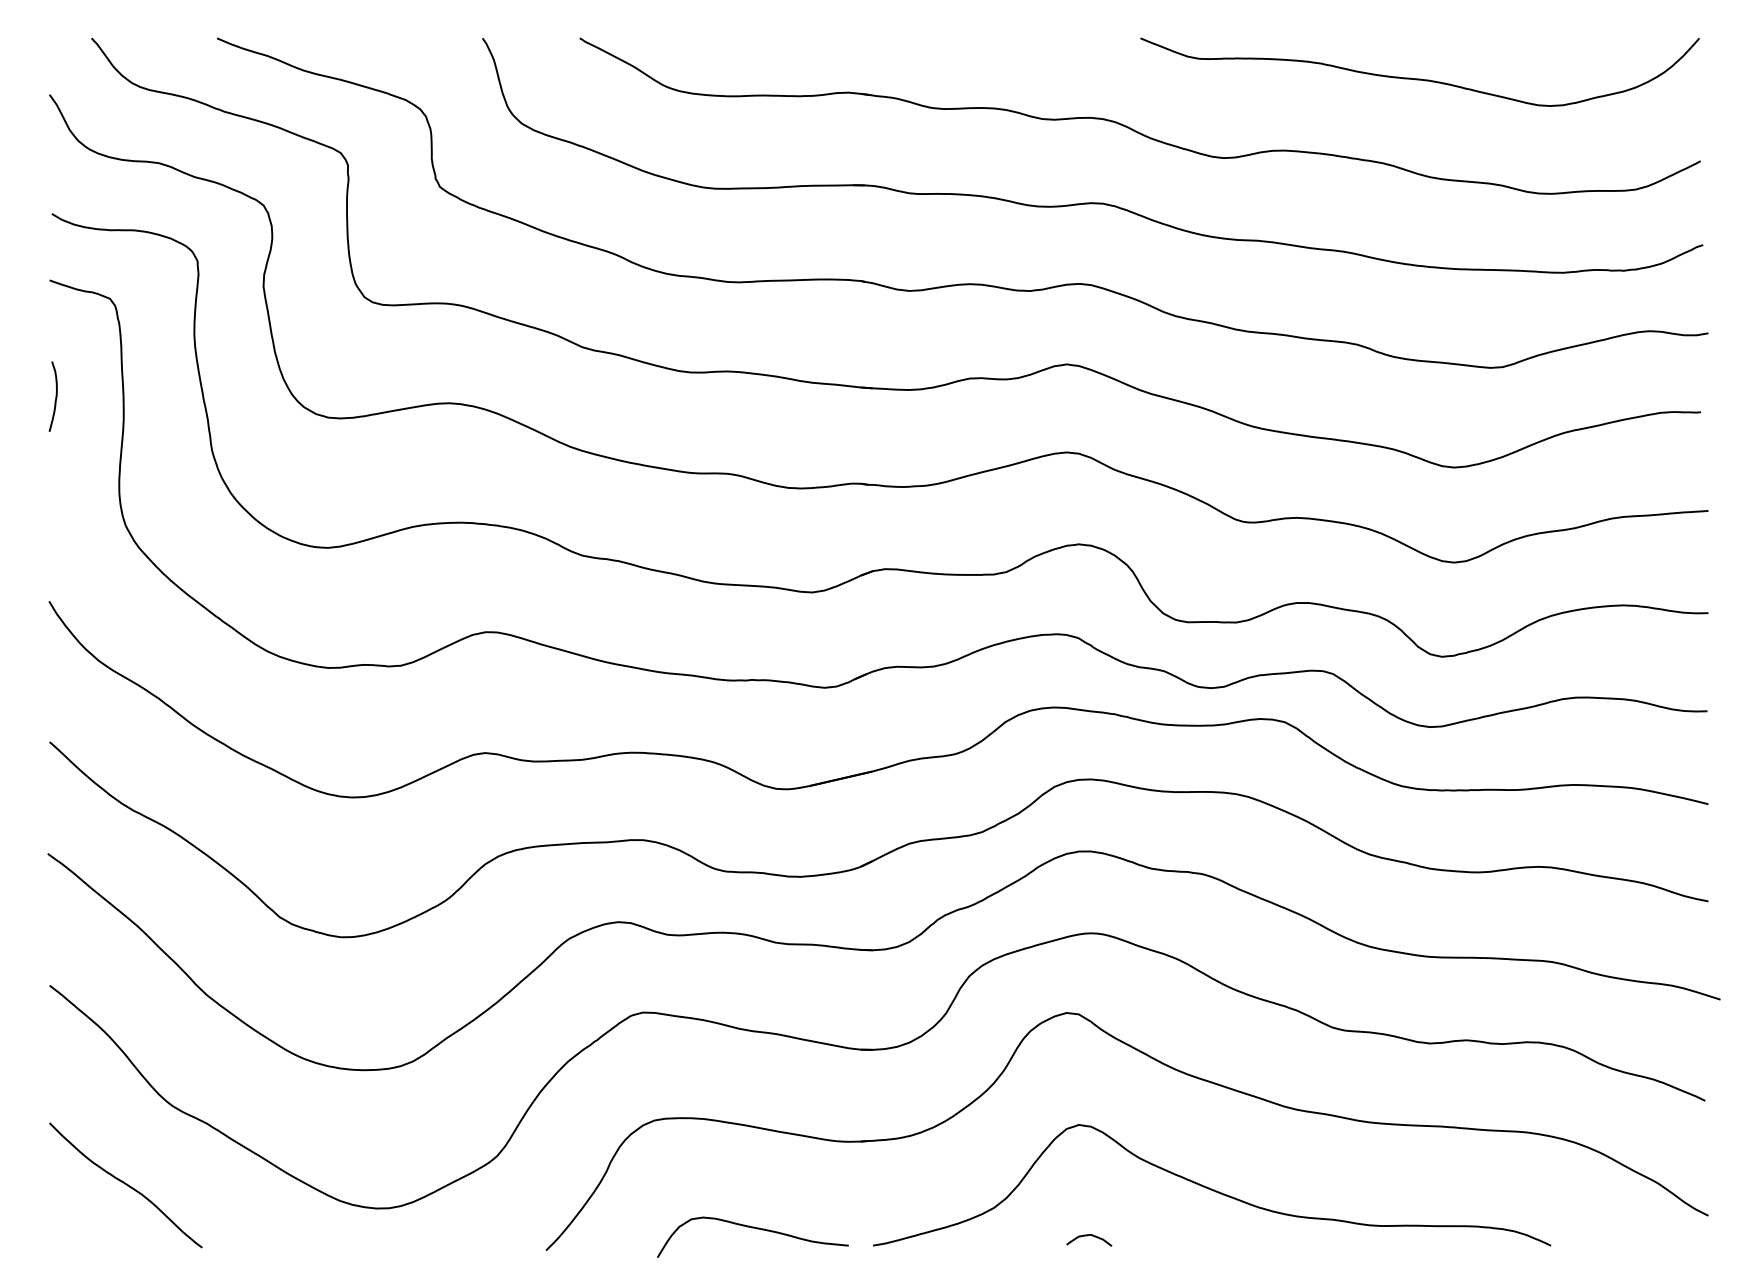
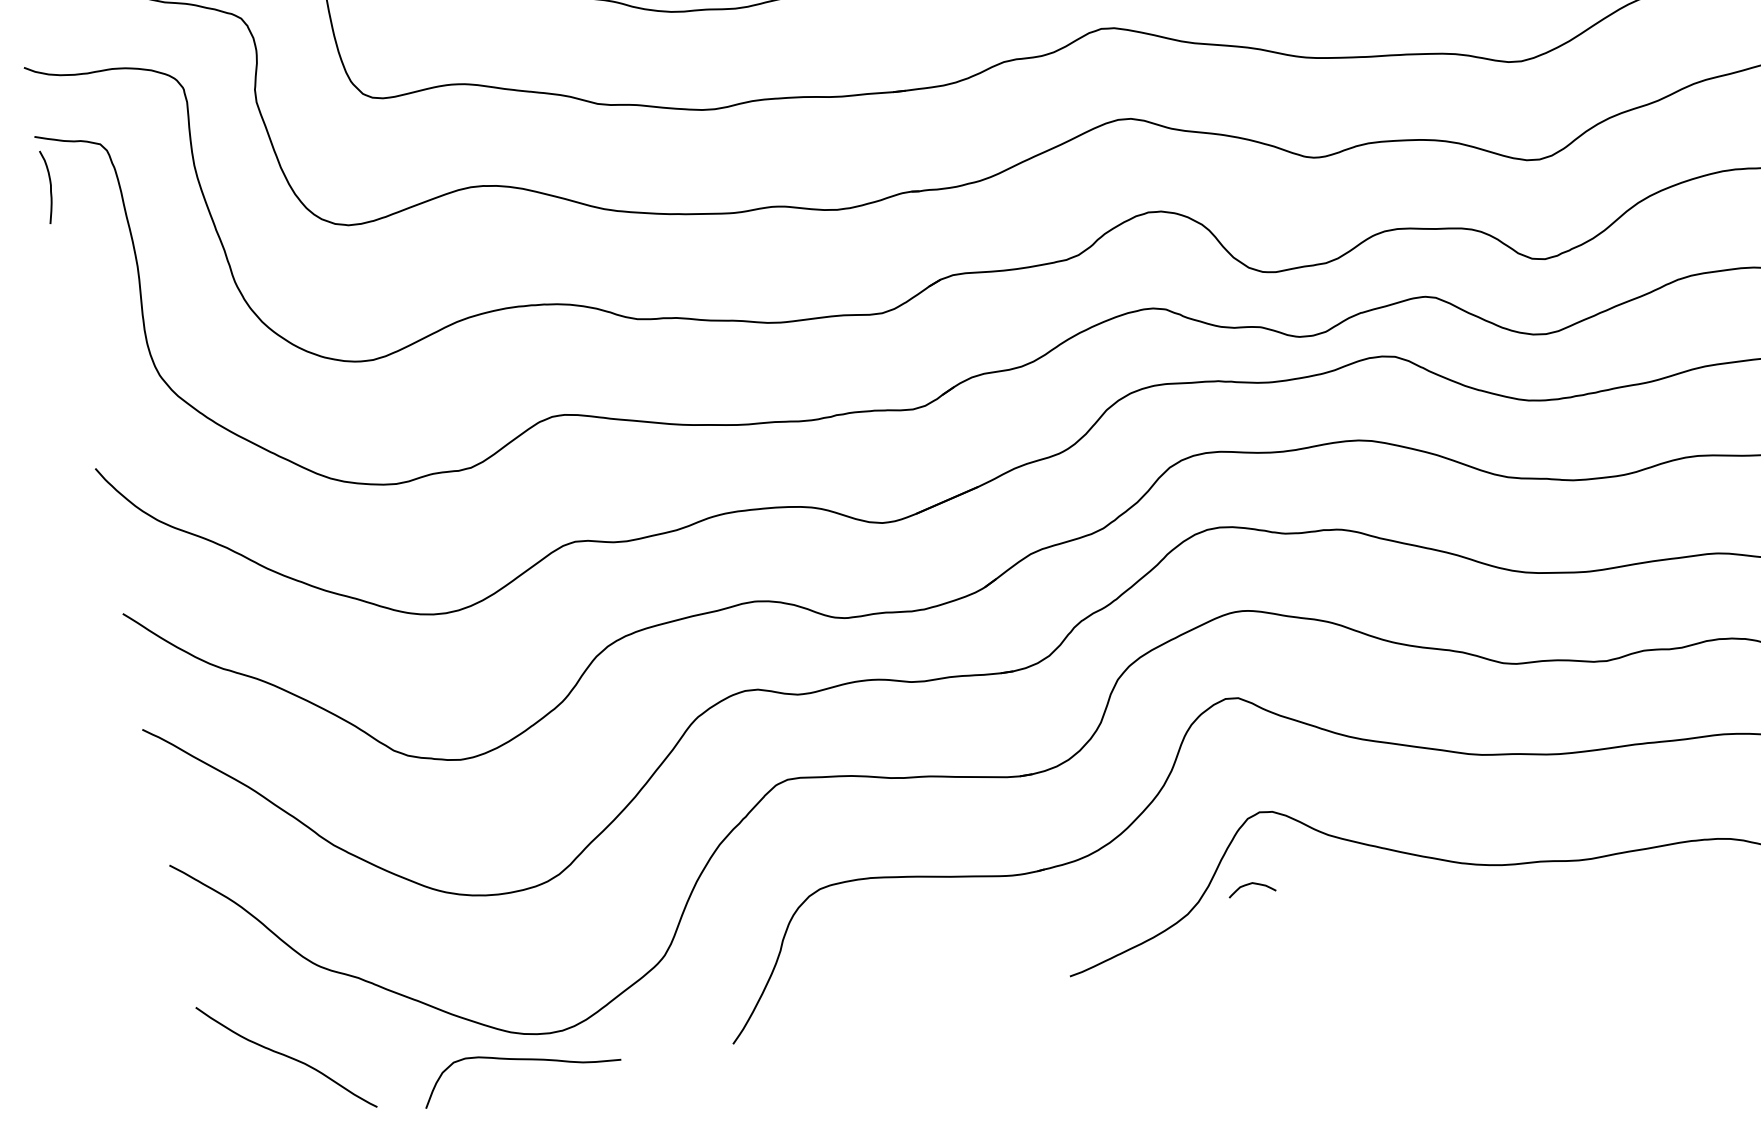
curve: (55, 396) -> (49, 186), moved
curve: (752, 1228) -> (518, 1060), moved
curve: (1087, 1236) -> (1249, 885), moved

